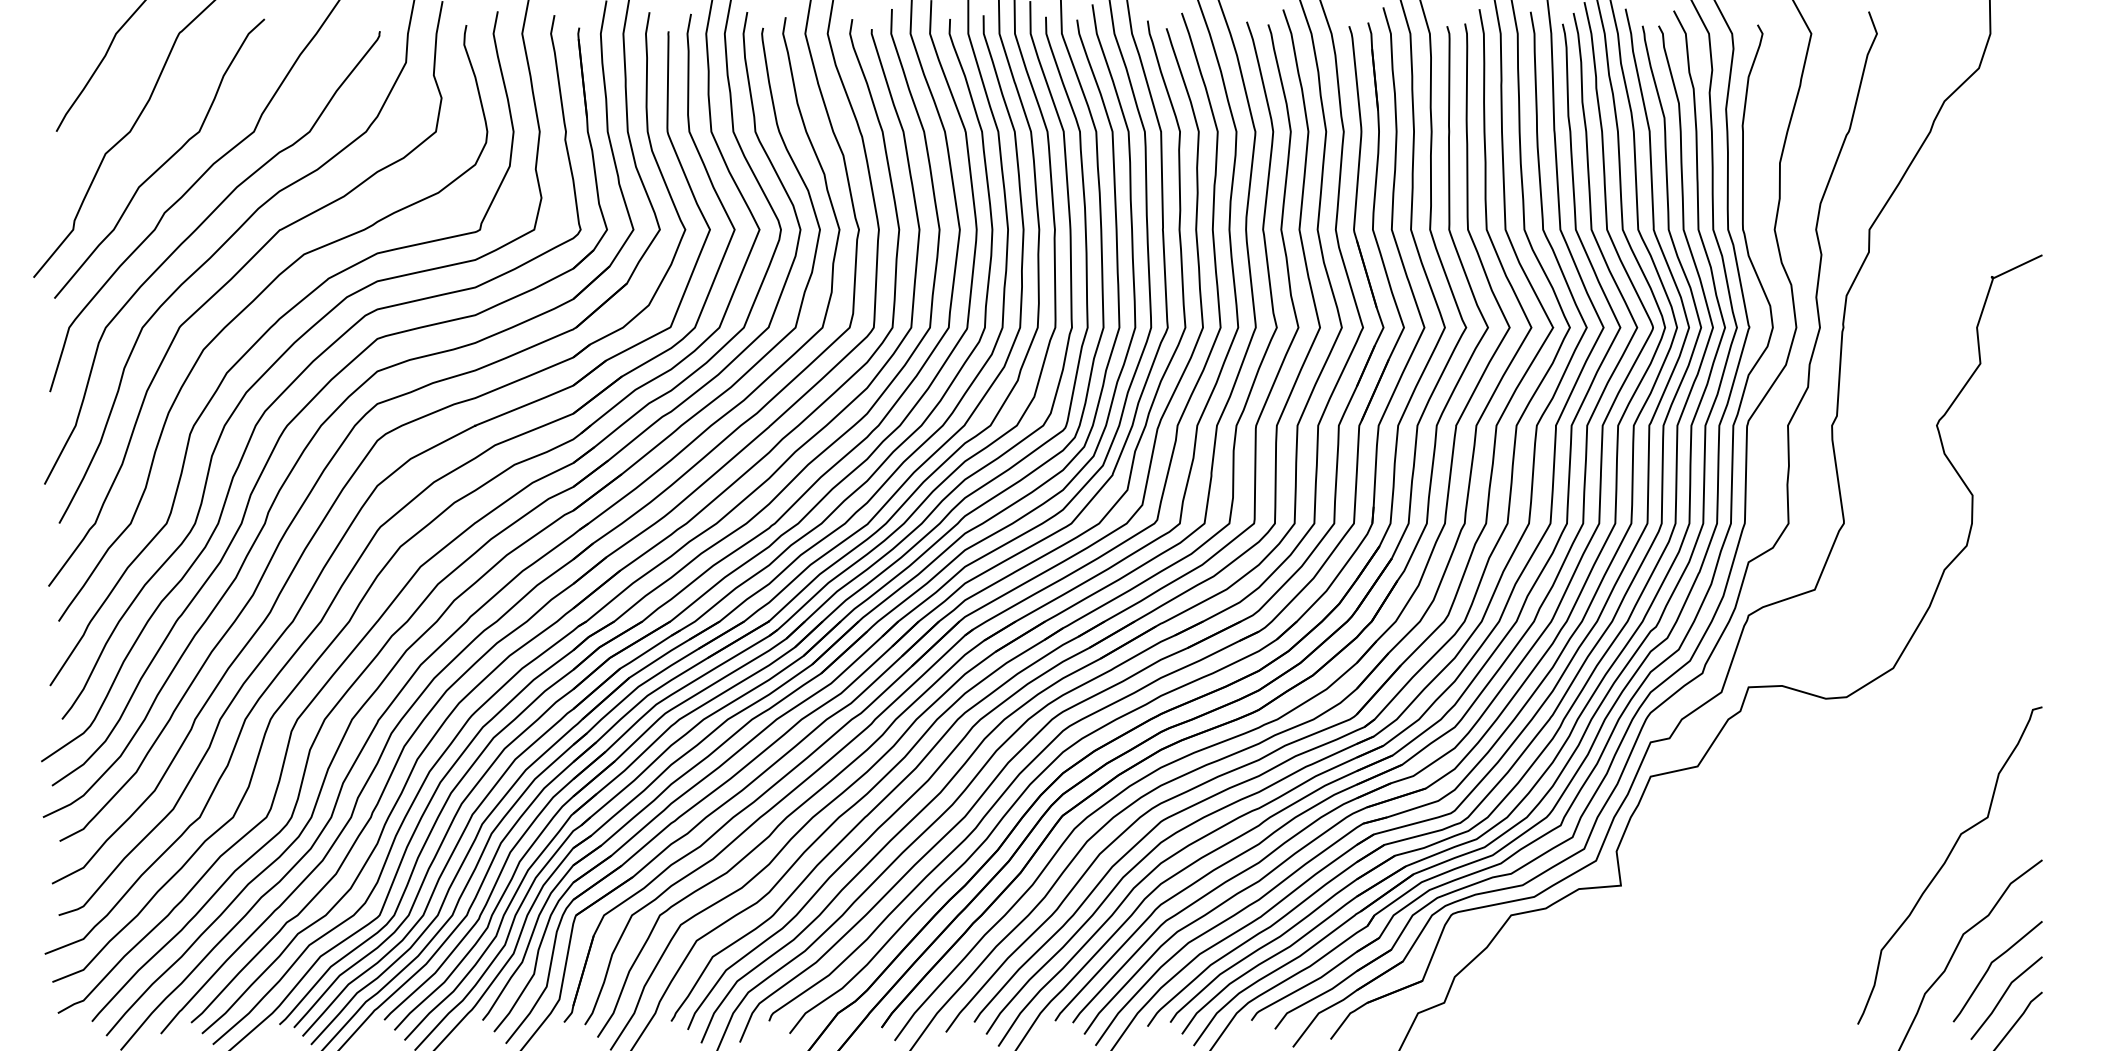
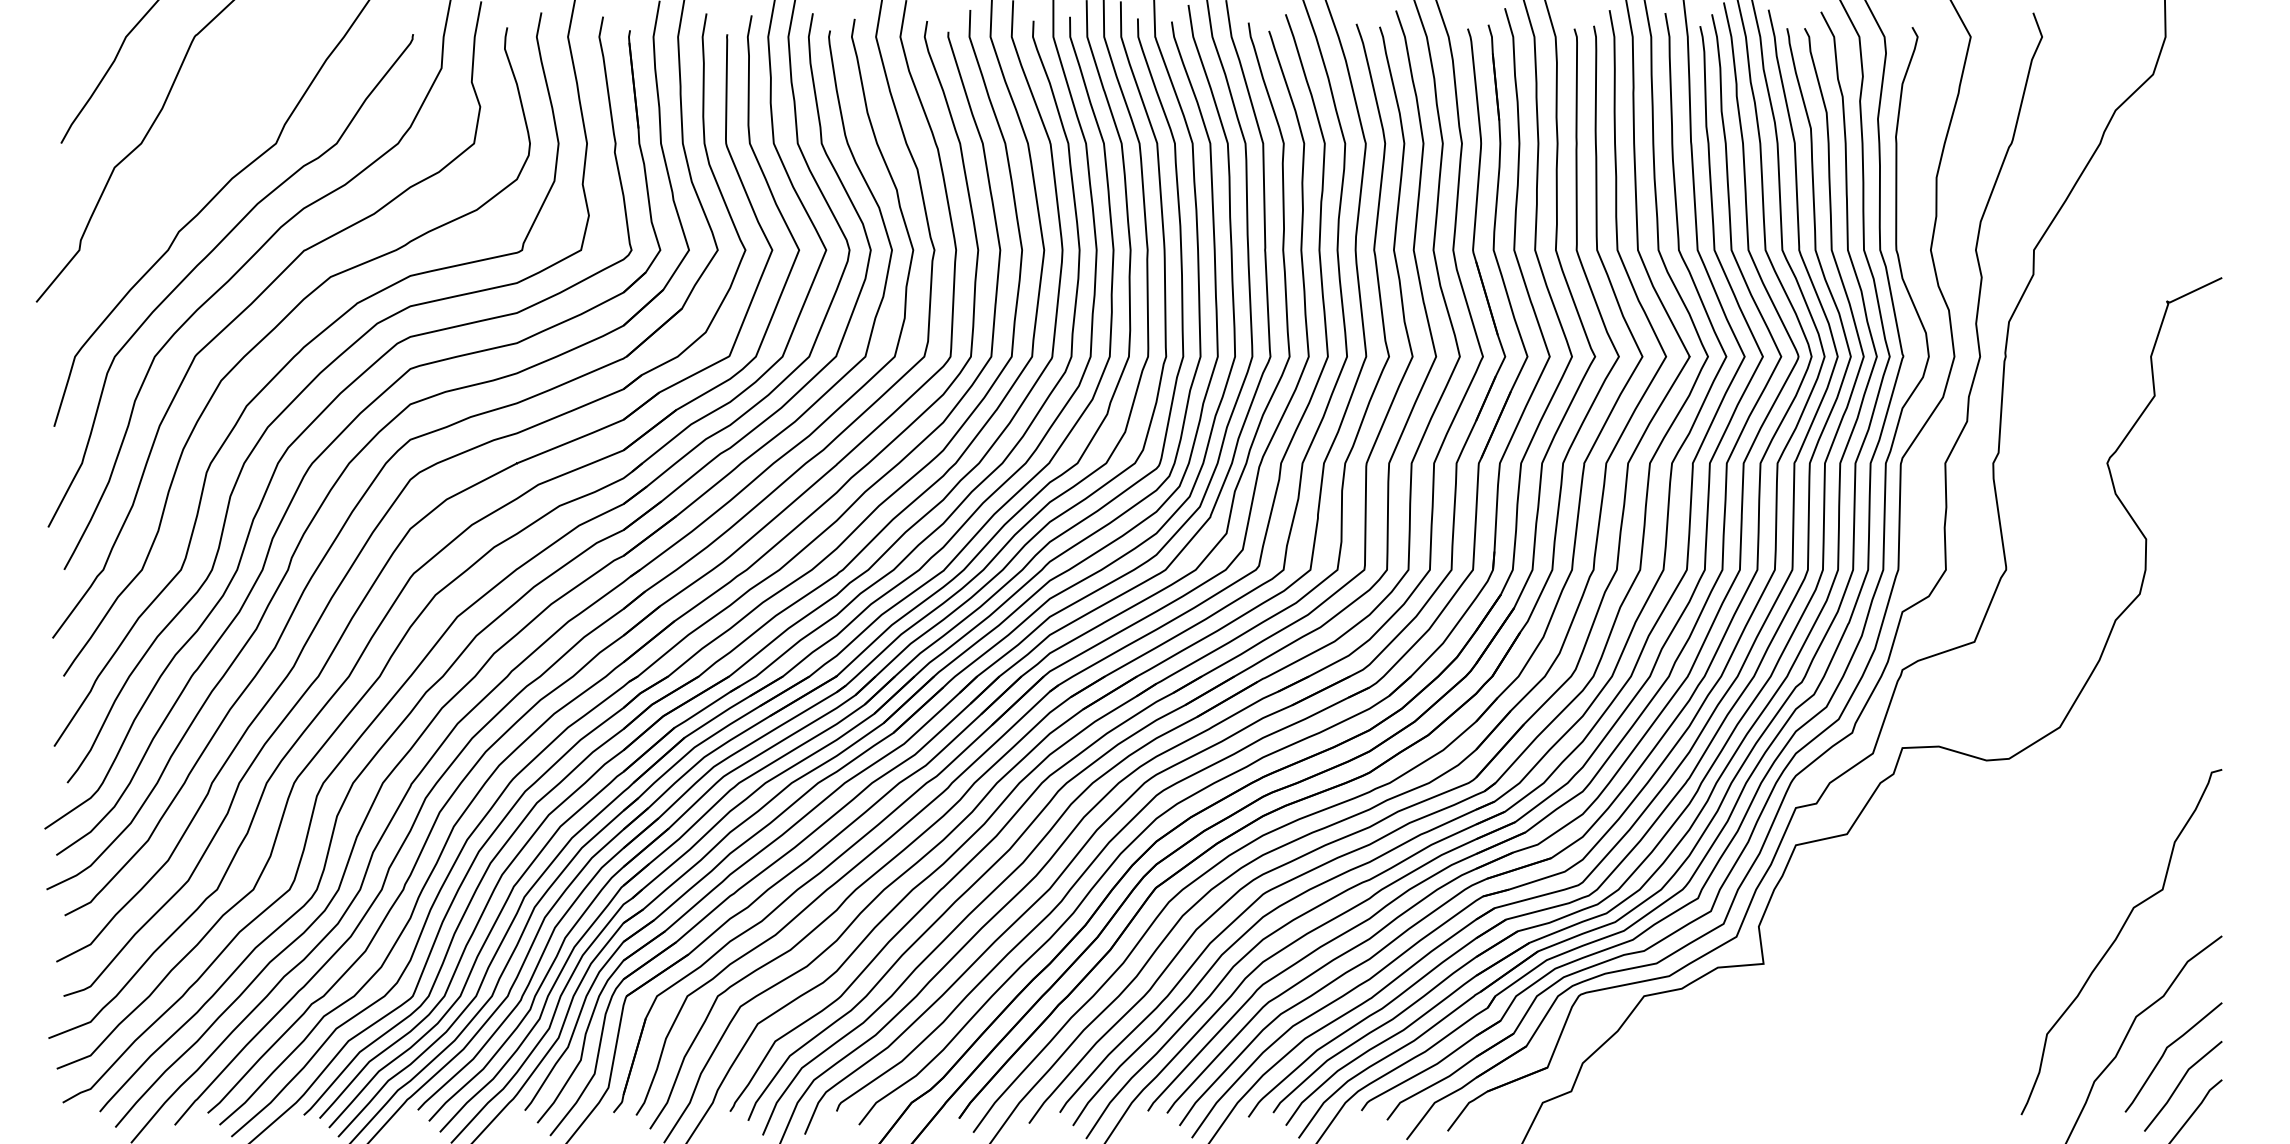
curve: (162, 163) -> (176, 178), removed

